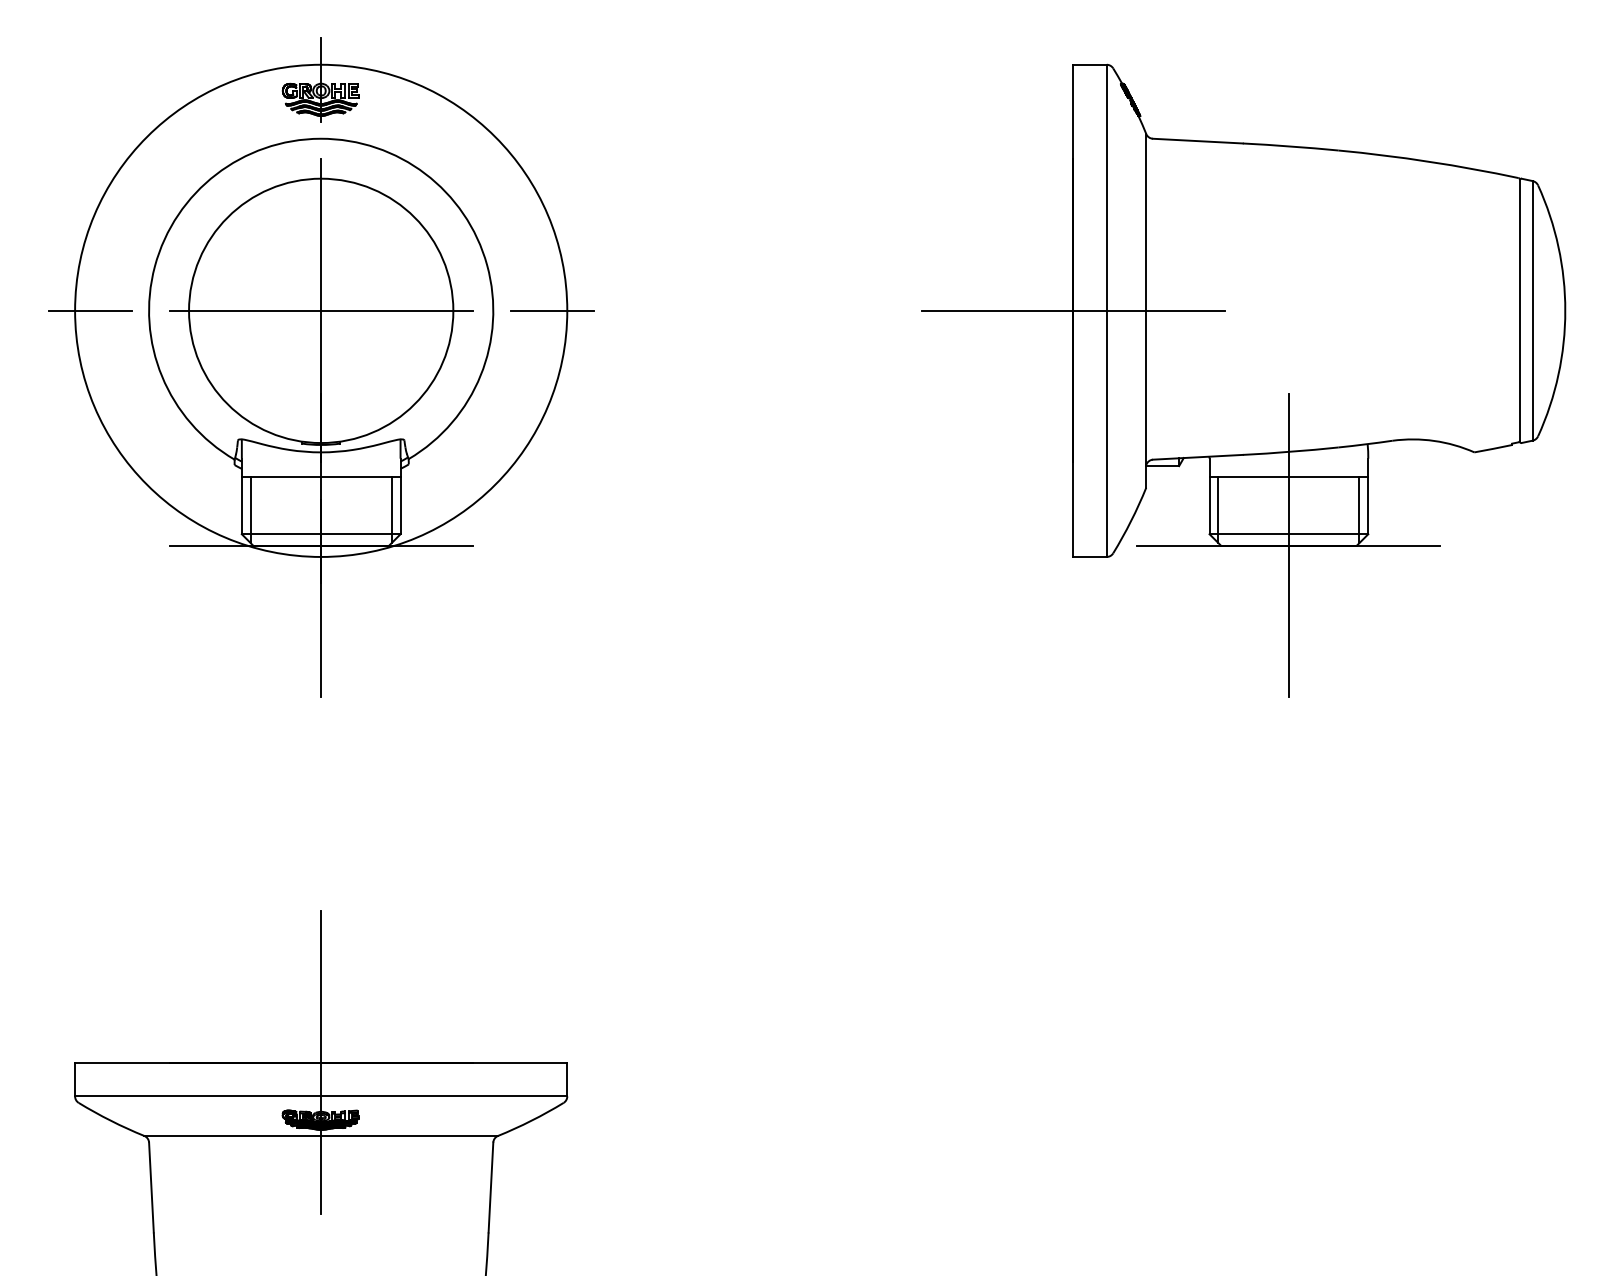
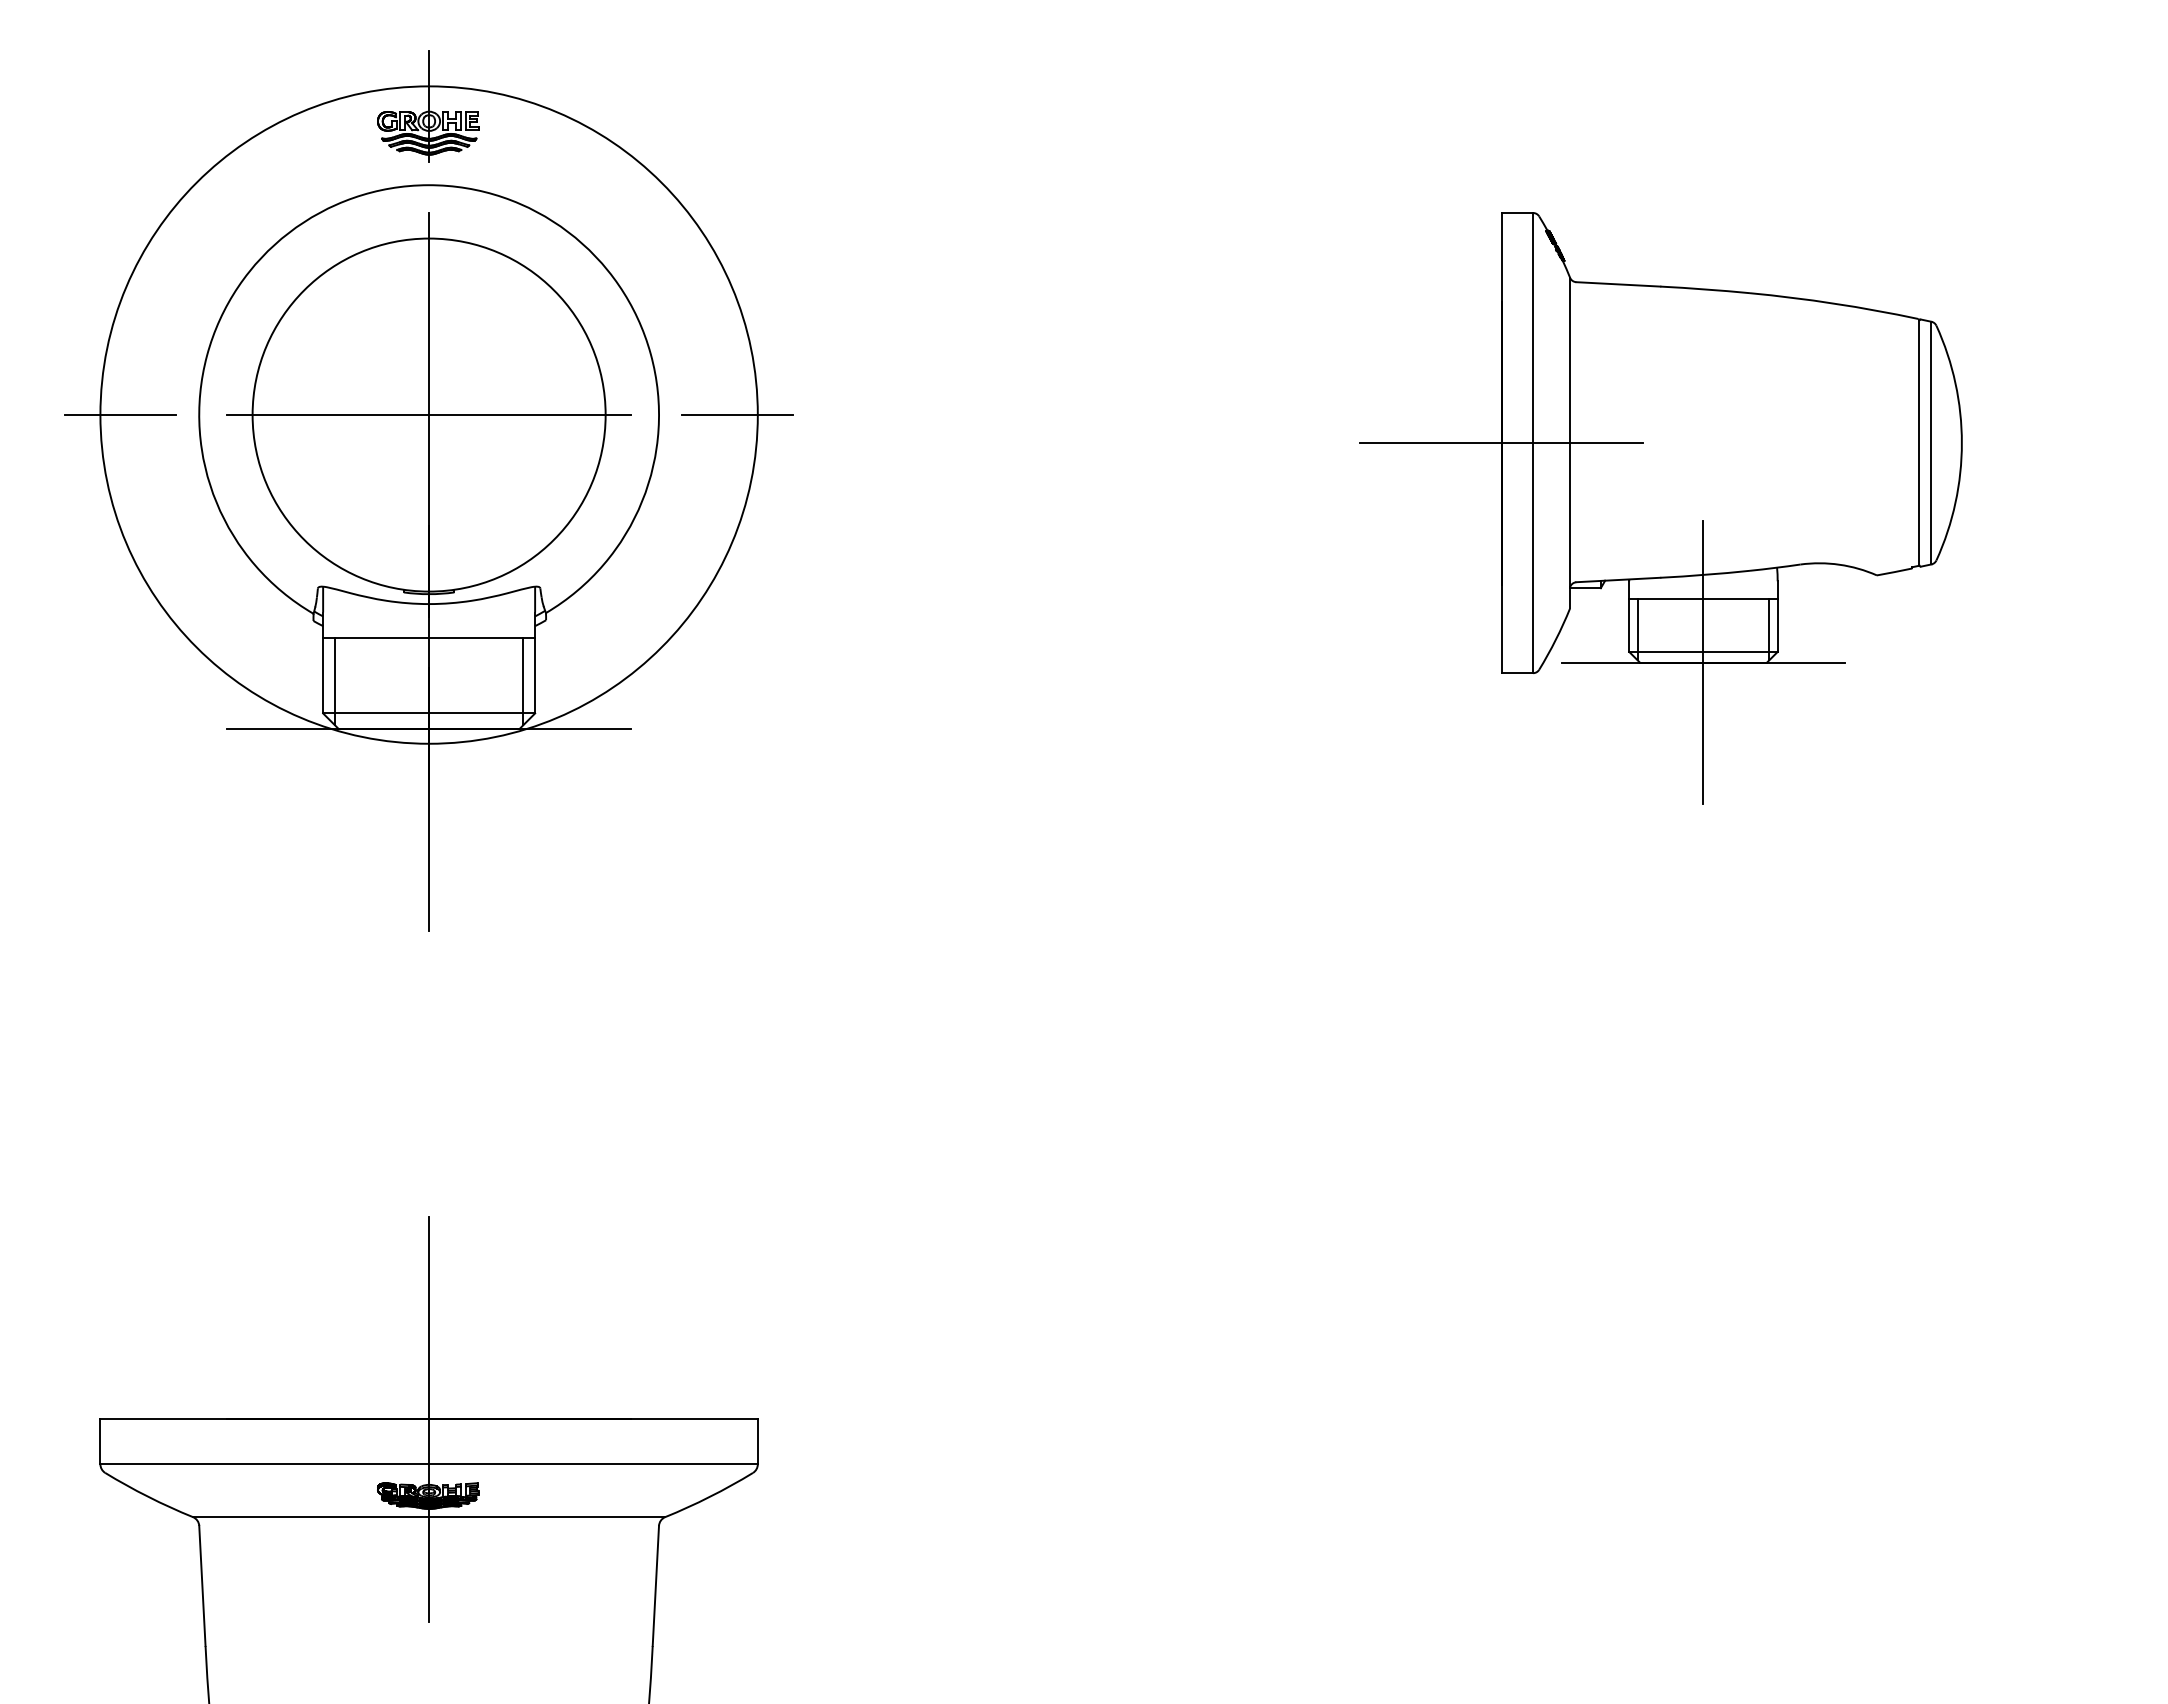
part: (1243, 380) -> (1660, 508), size x0.7

